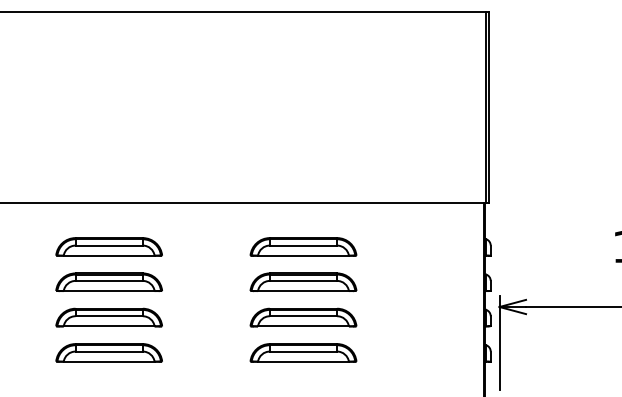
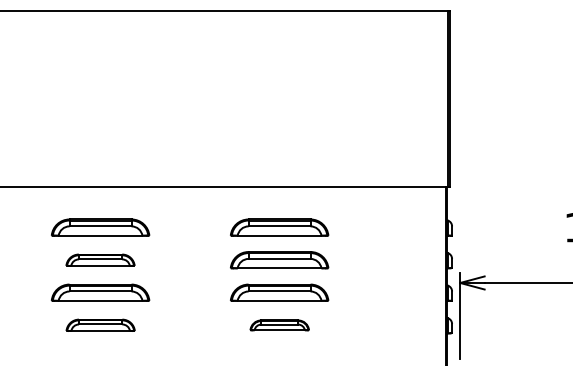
part: (109, 282) -> (100, 260), size x0.7
part: (109, 353) -> (100, 325), size x0.7
part: (303, 353) -> (279, 325), size x0.6

